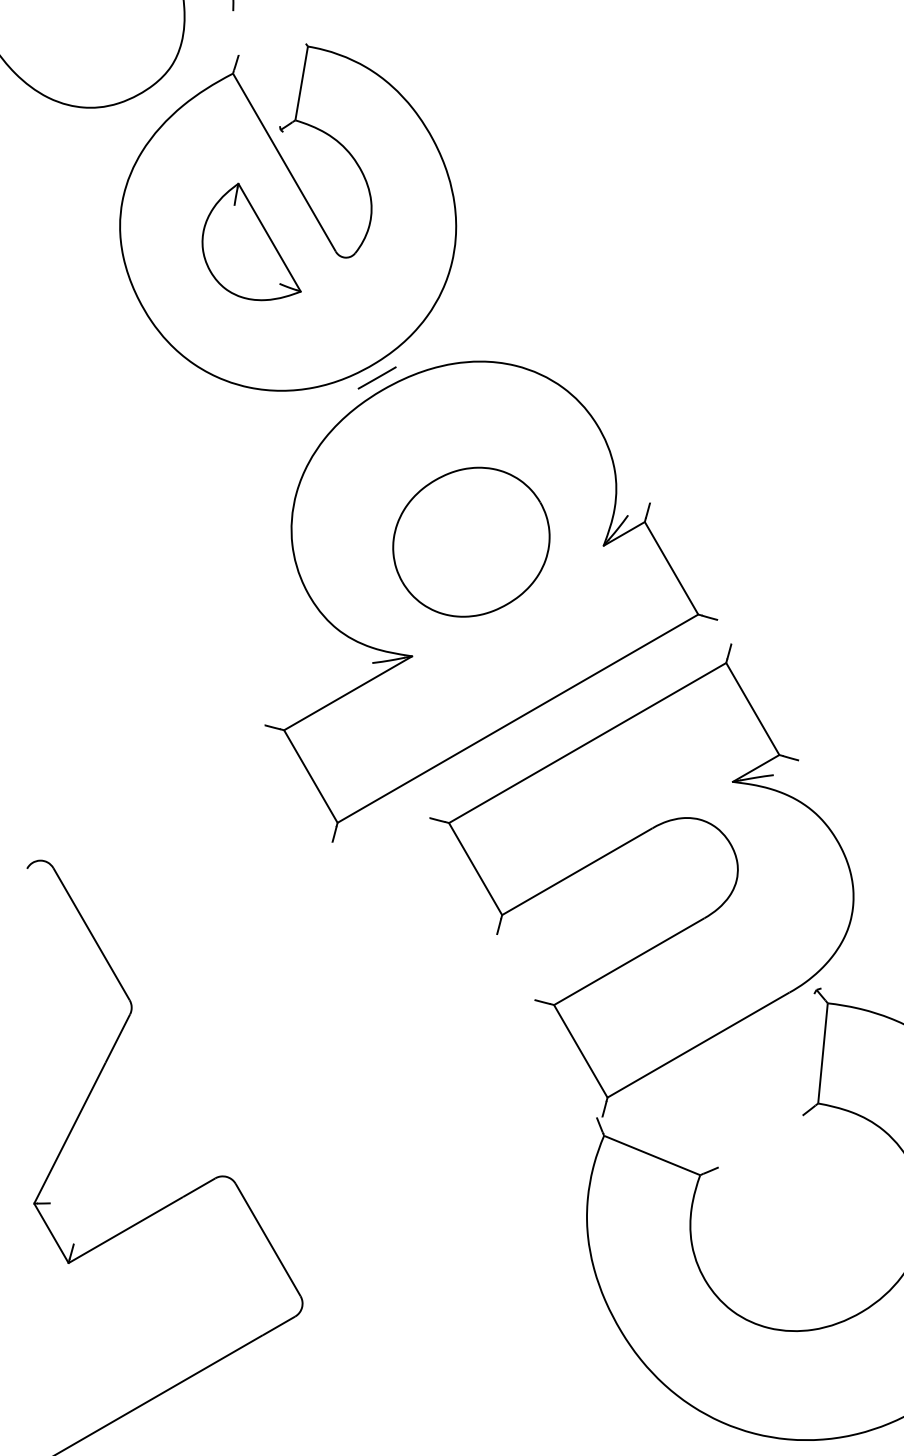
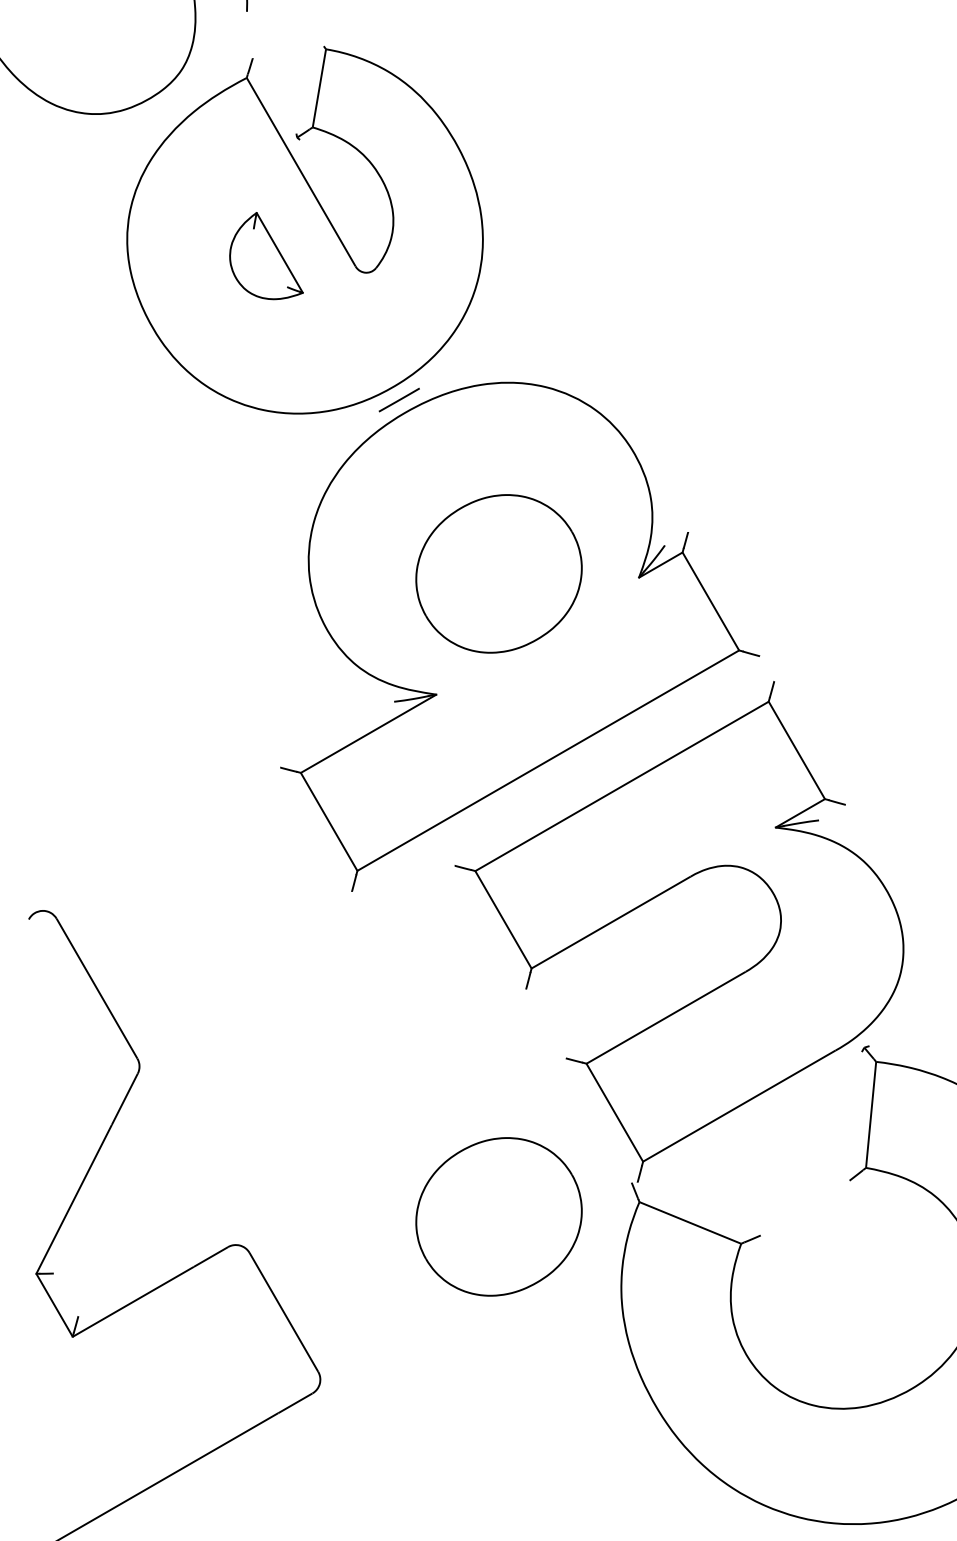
part: (251, 241) -> (266, 255), size x0.7
part: (470, 1149) -> (498, 1216), added

